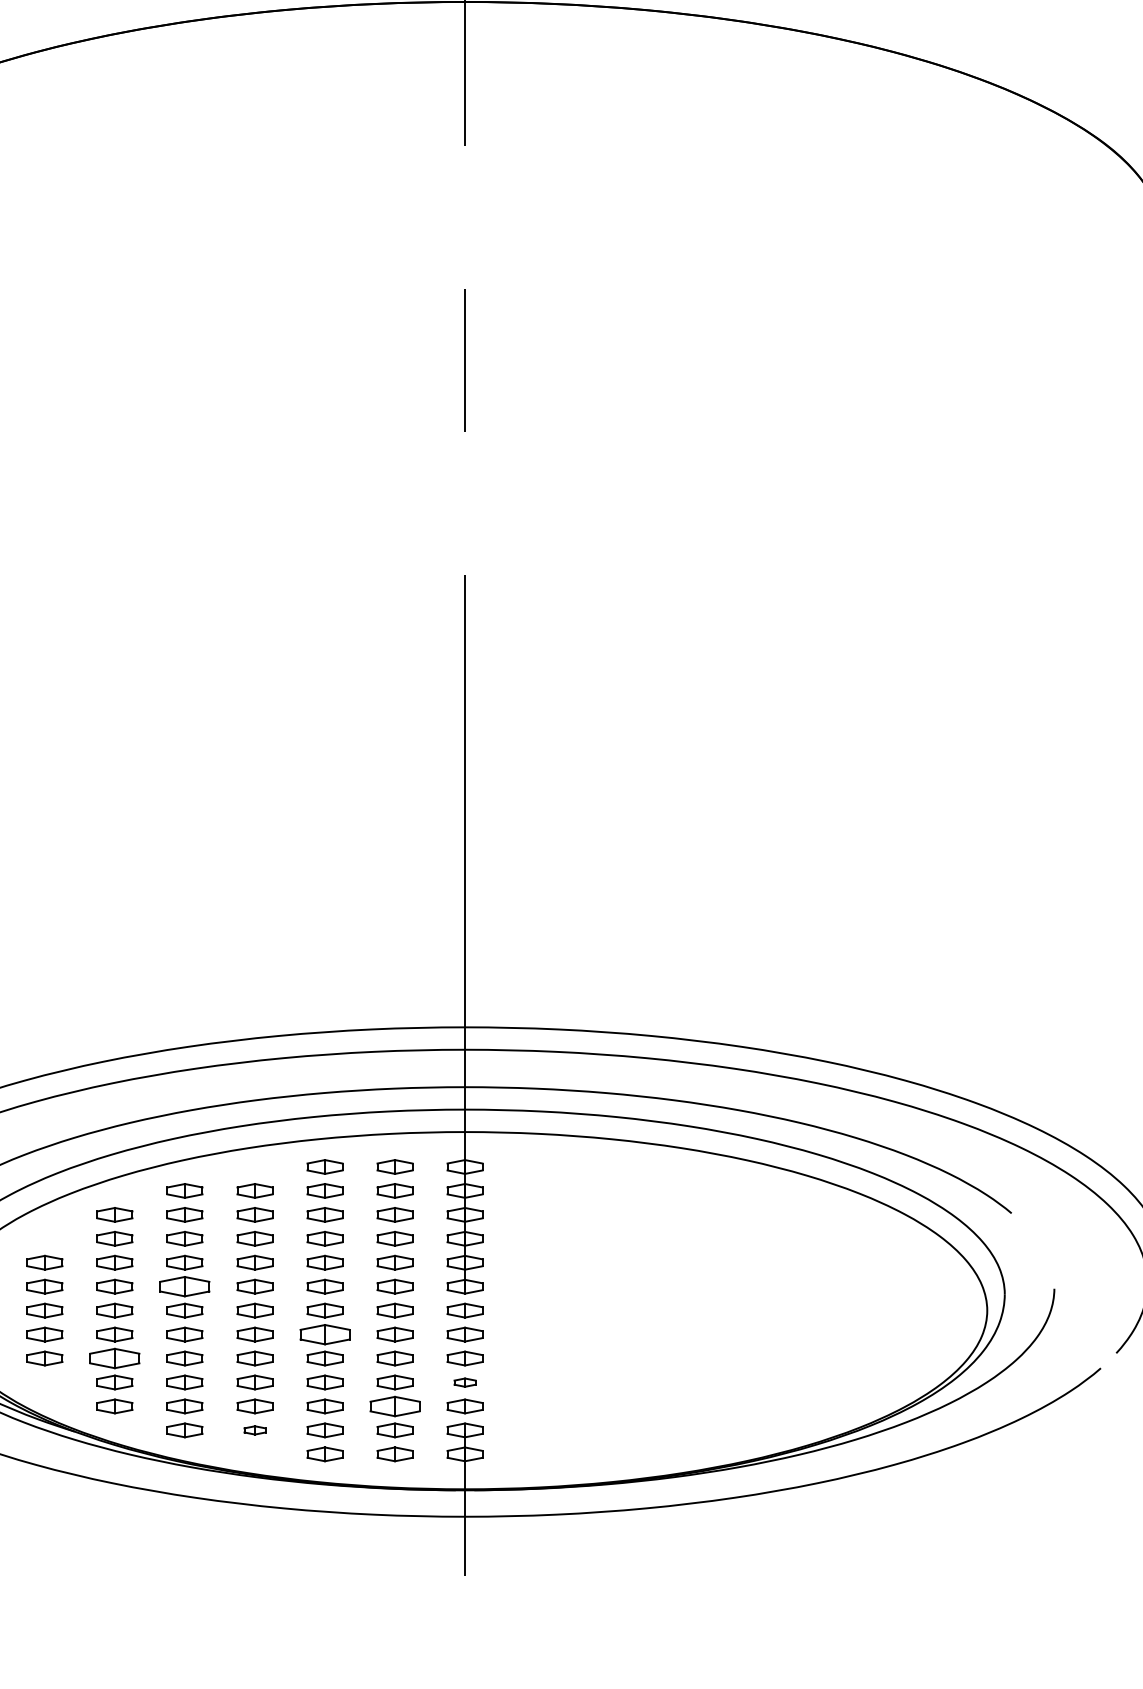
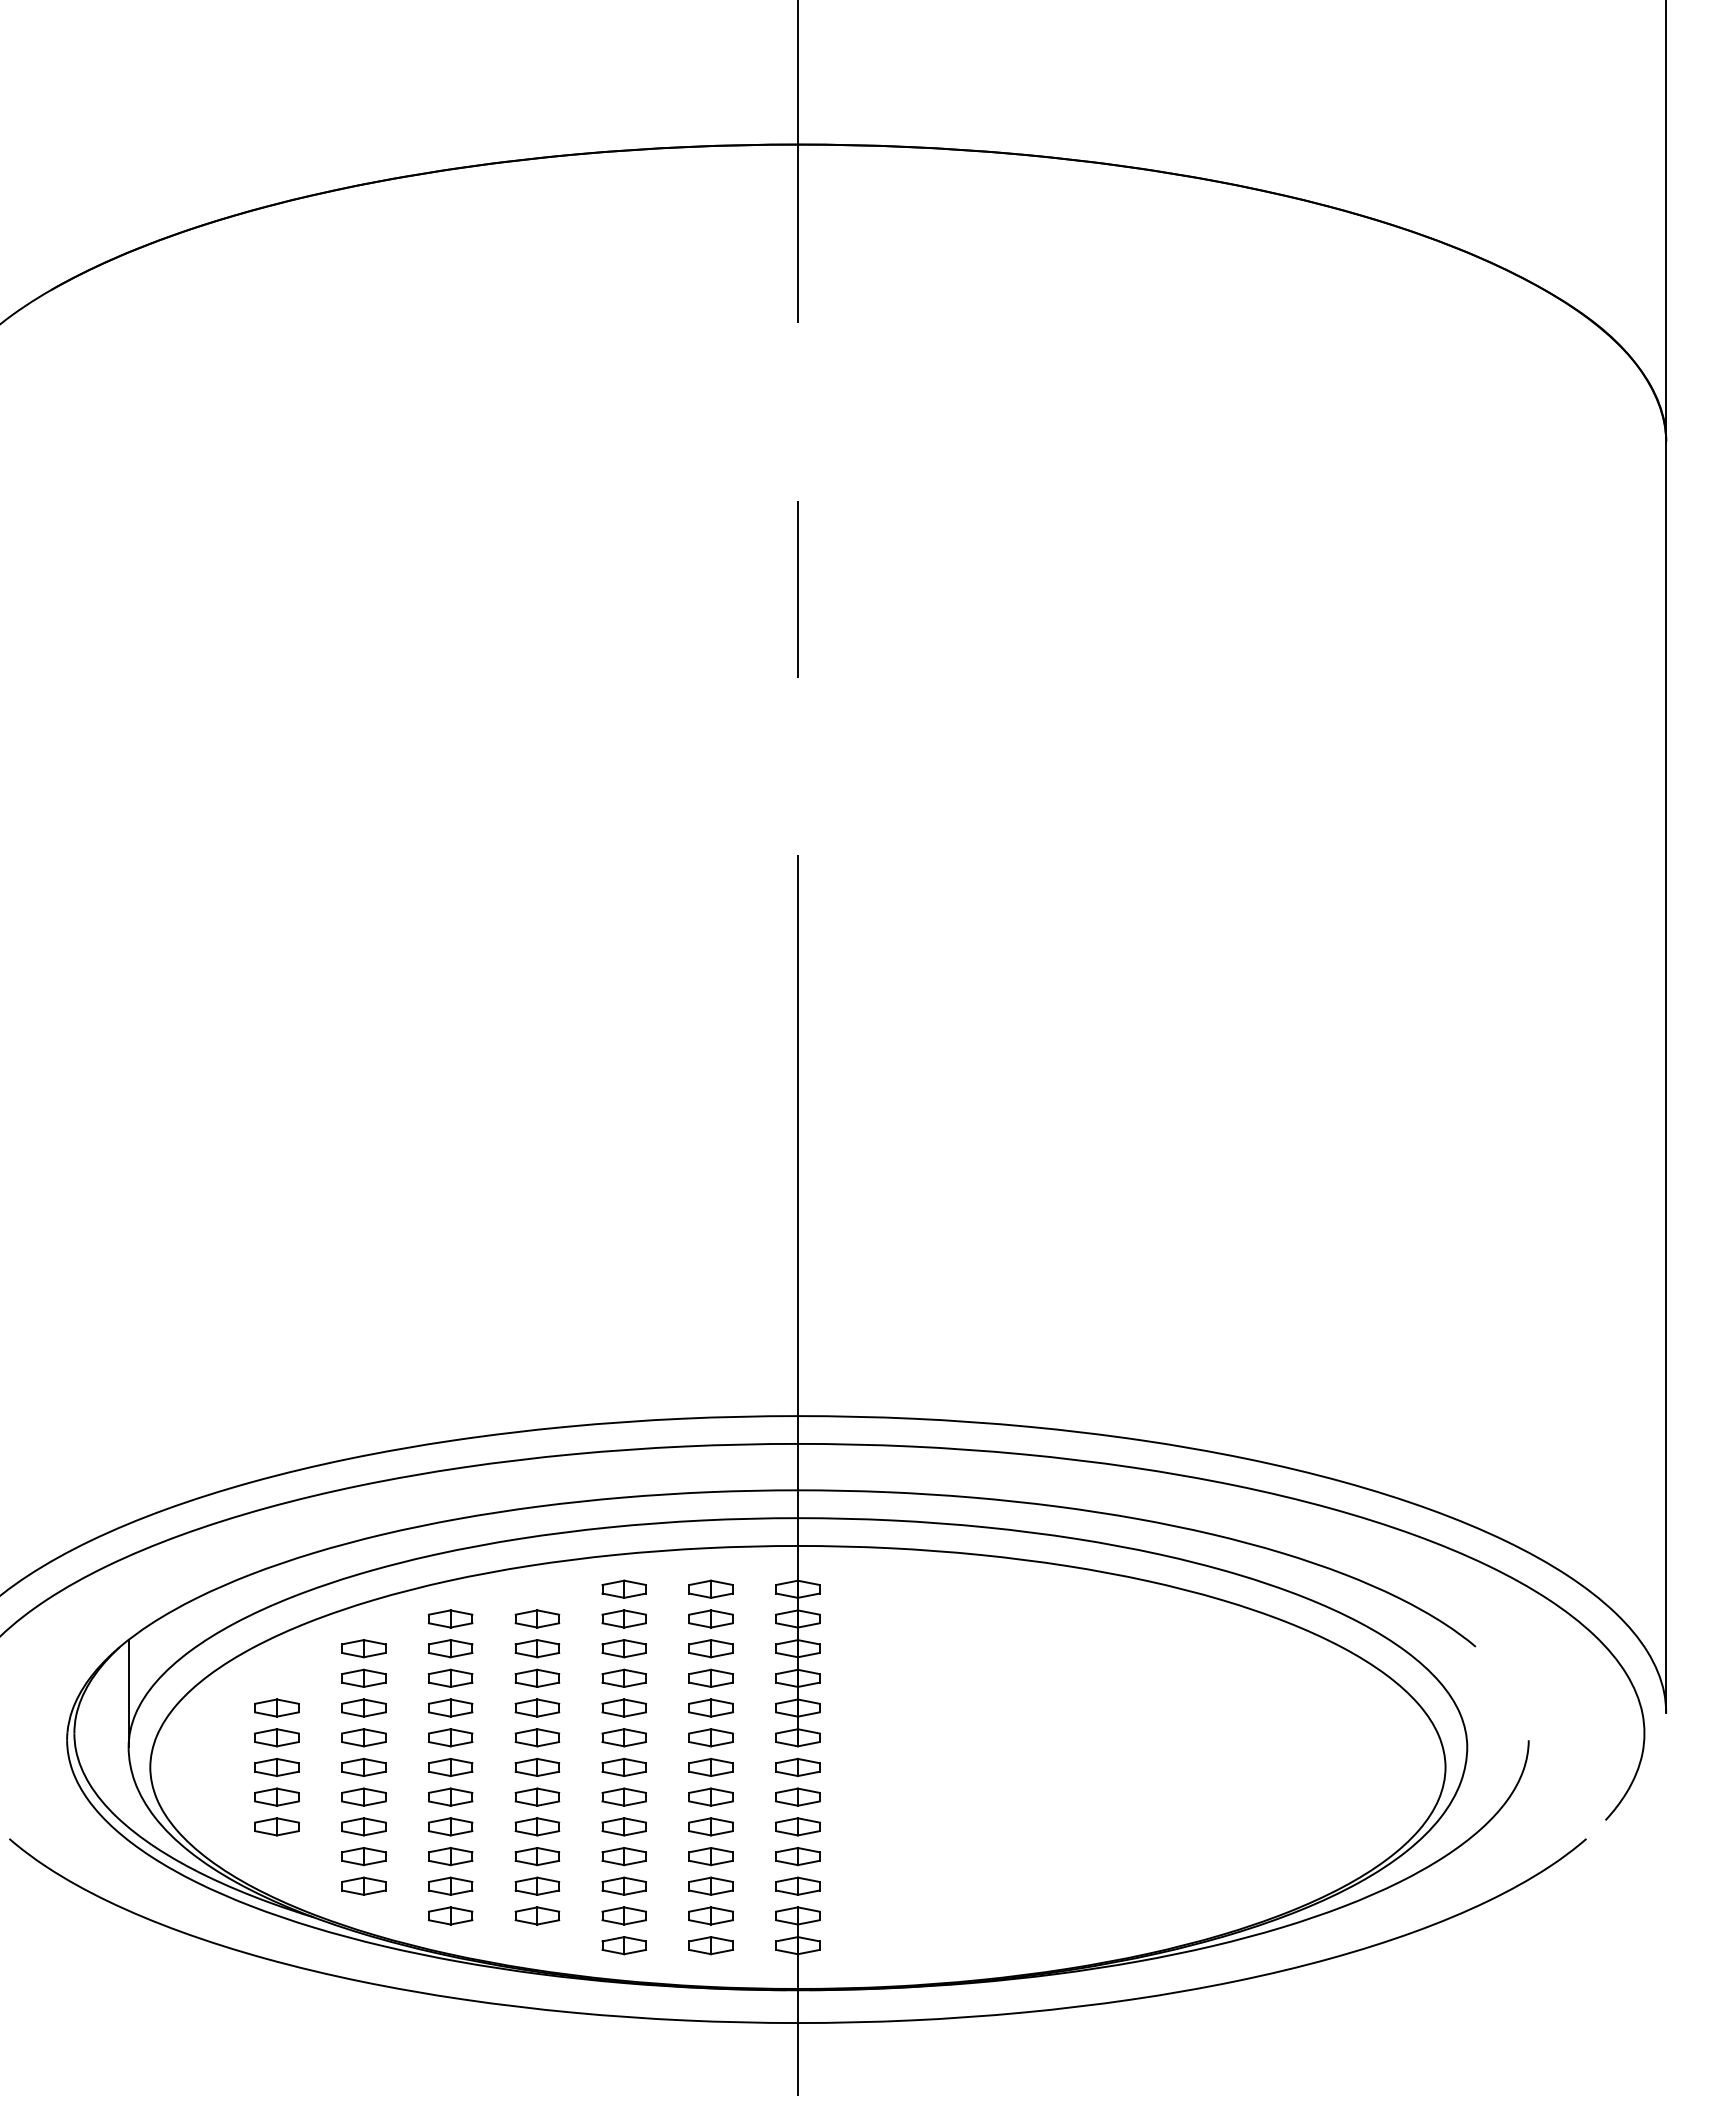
part: (184, 1286) -> (450, 1737), size x0.71
part: (324, 1334) -> (623, 1796), size x0.71
part: (114, 1358) -> (363, 1826), size x0.71
part: (464, 1382) -> (797, 1856), size x1.67
part: (394, 1405) -> (710, 1885), size x0.71
part: (255, 1430) -> (537, 1915), size x1.67

